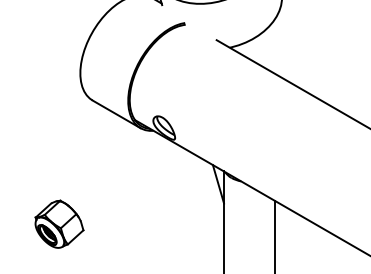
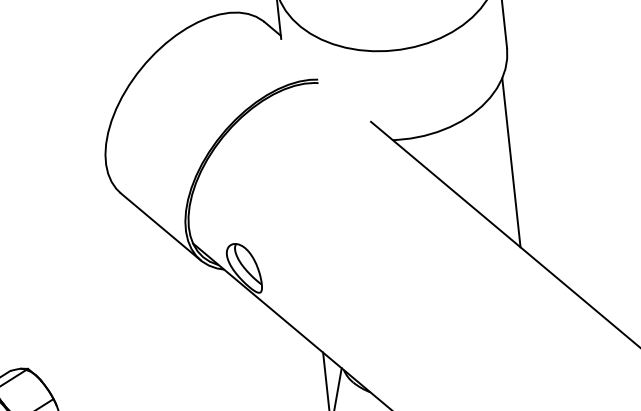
line: (293, 48) -> (511, 162), added

